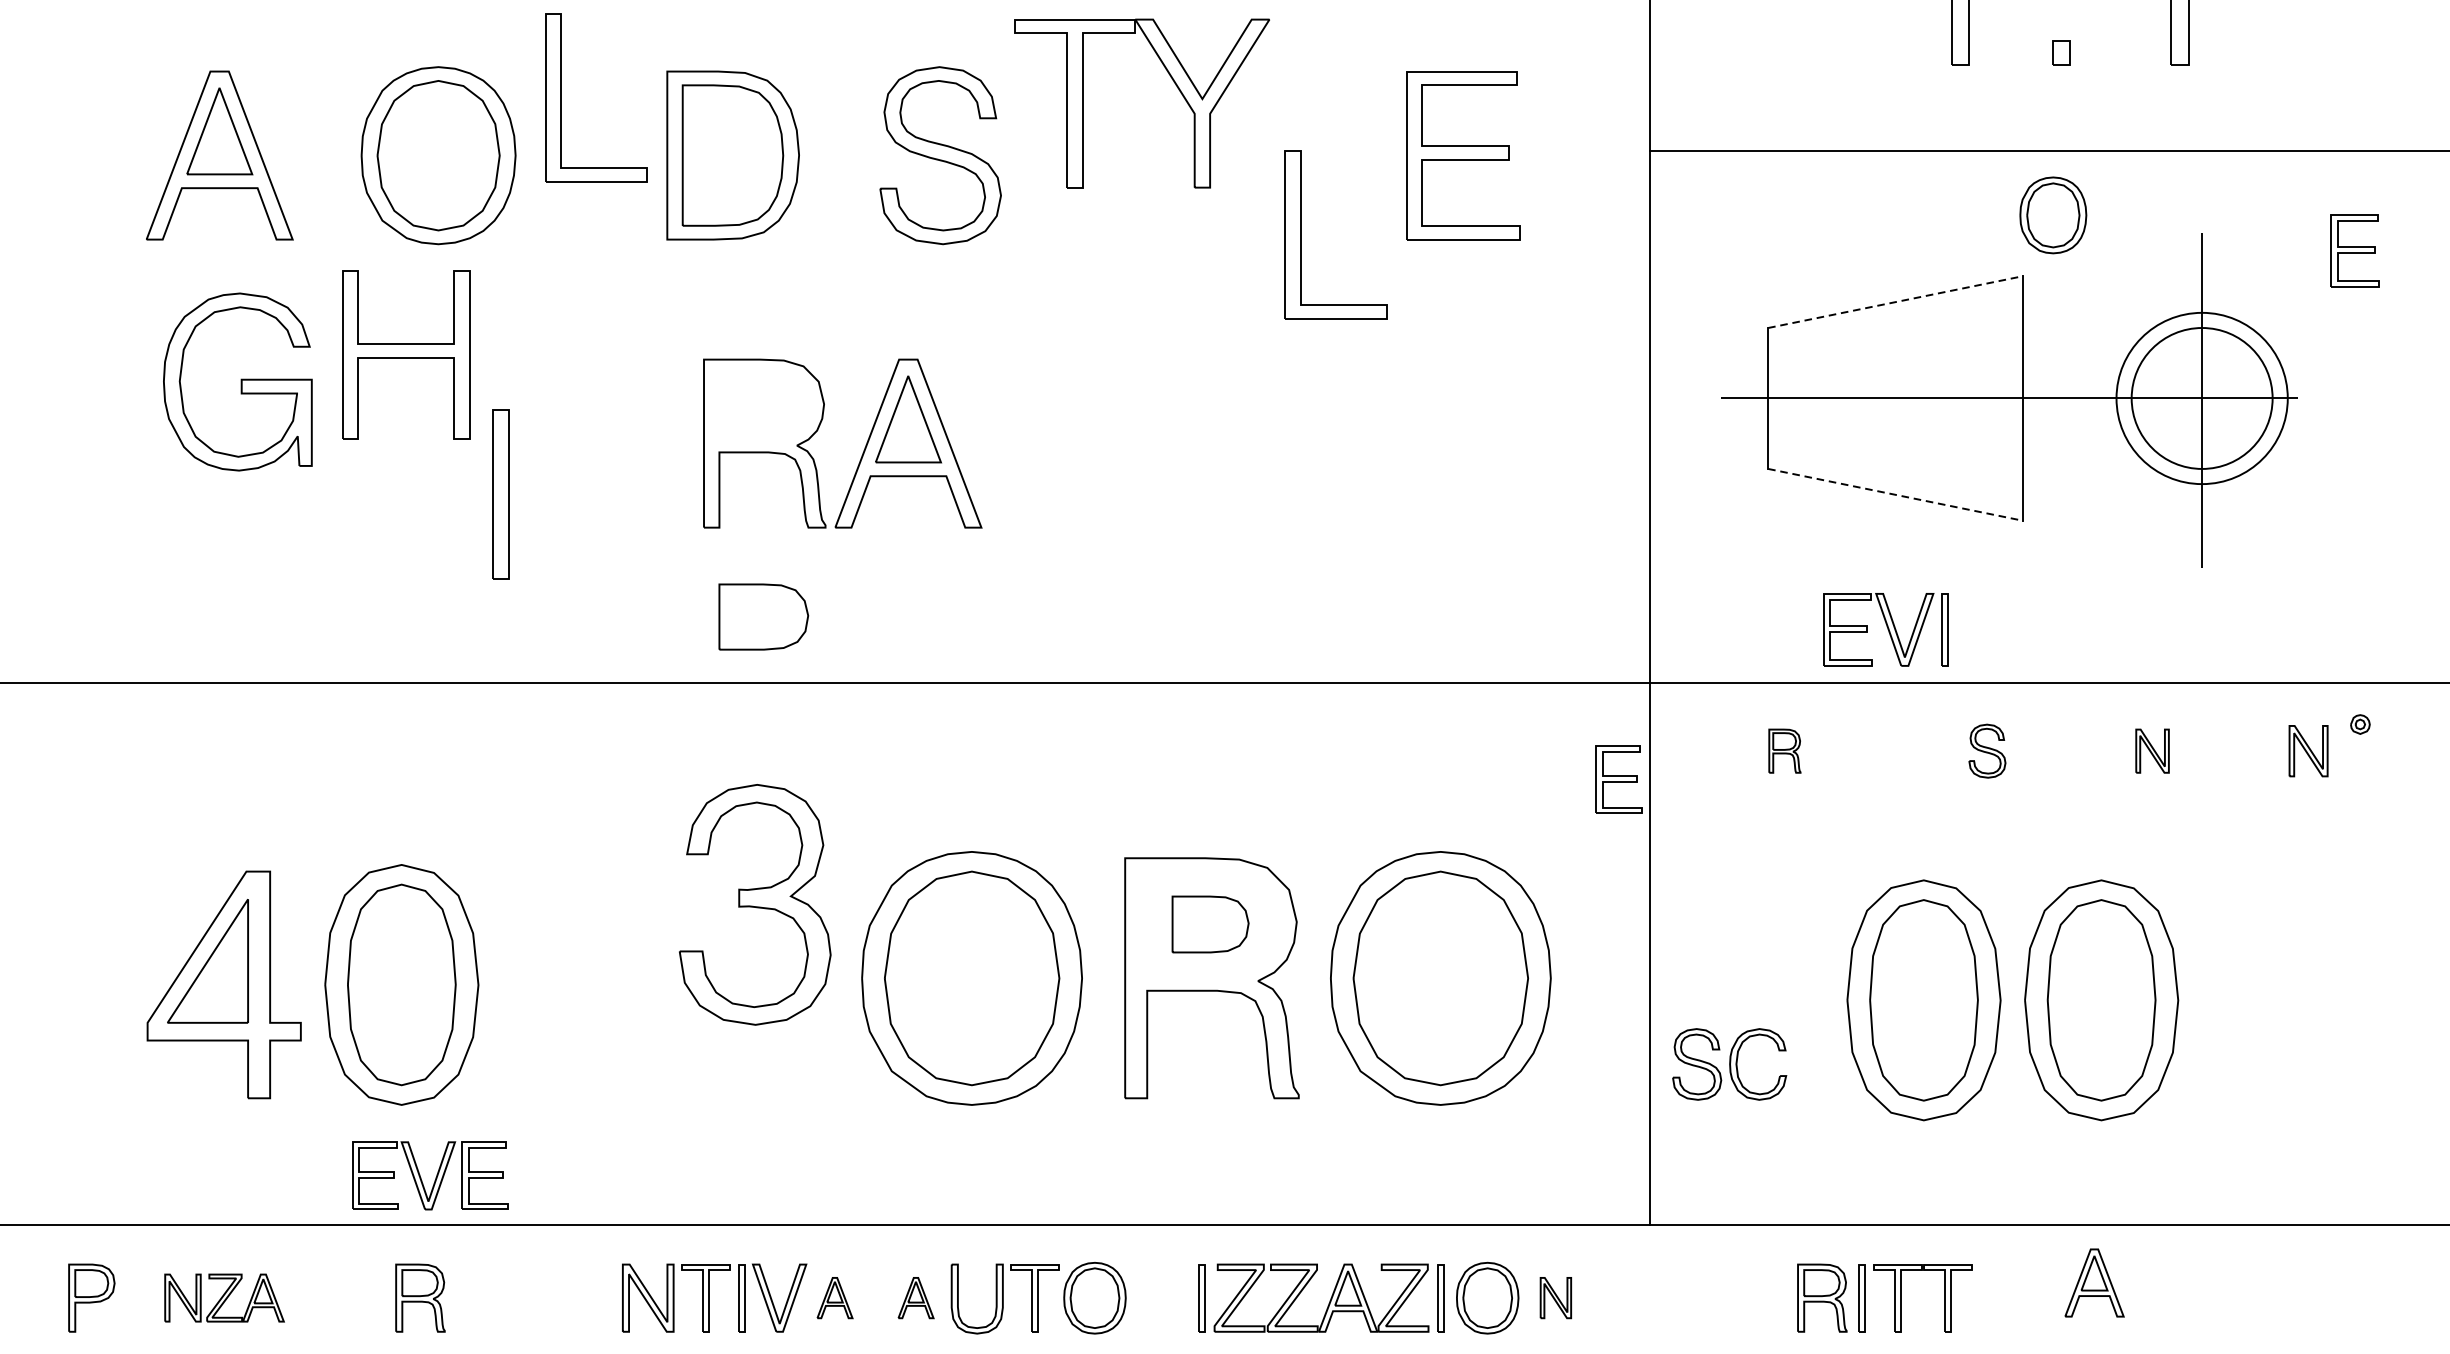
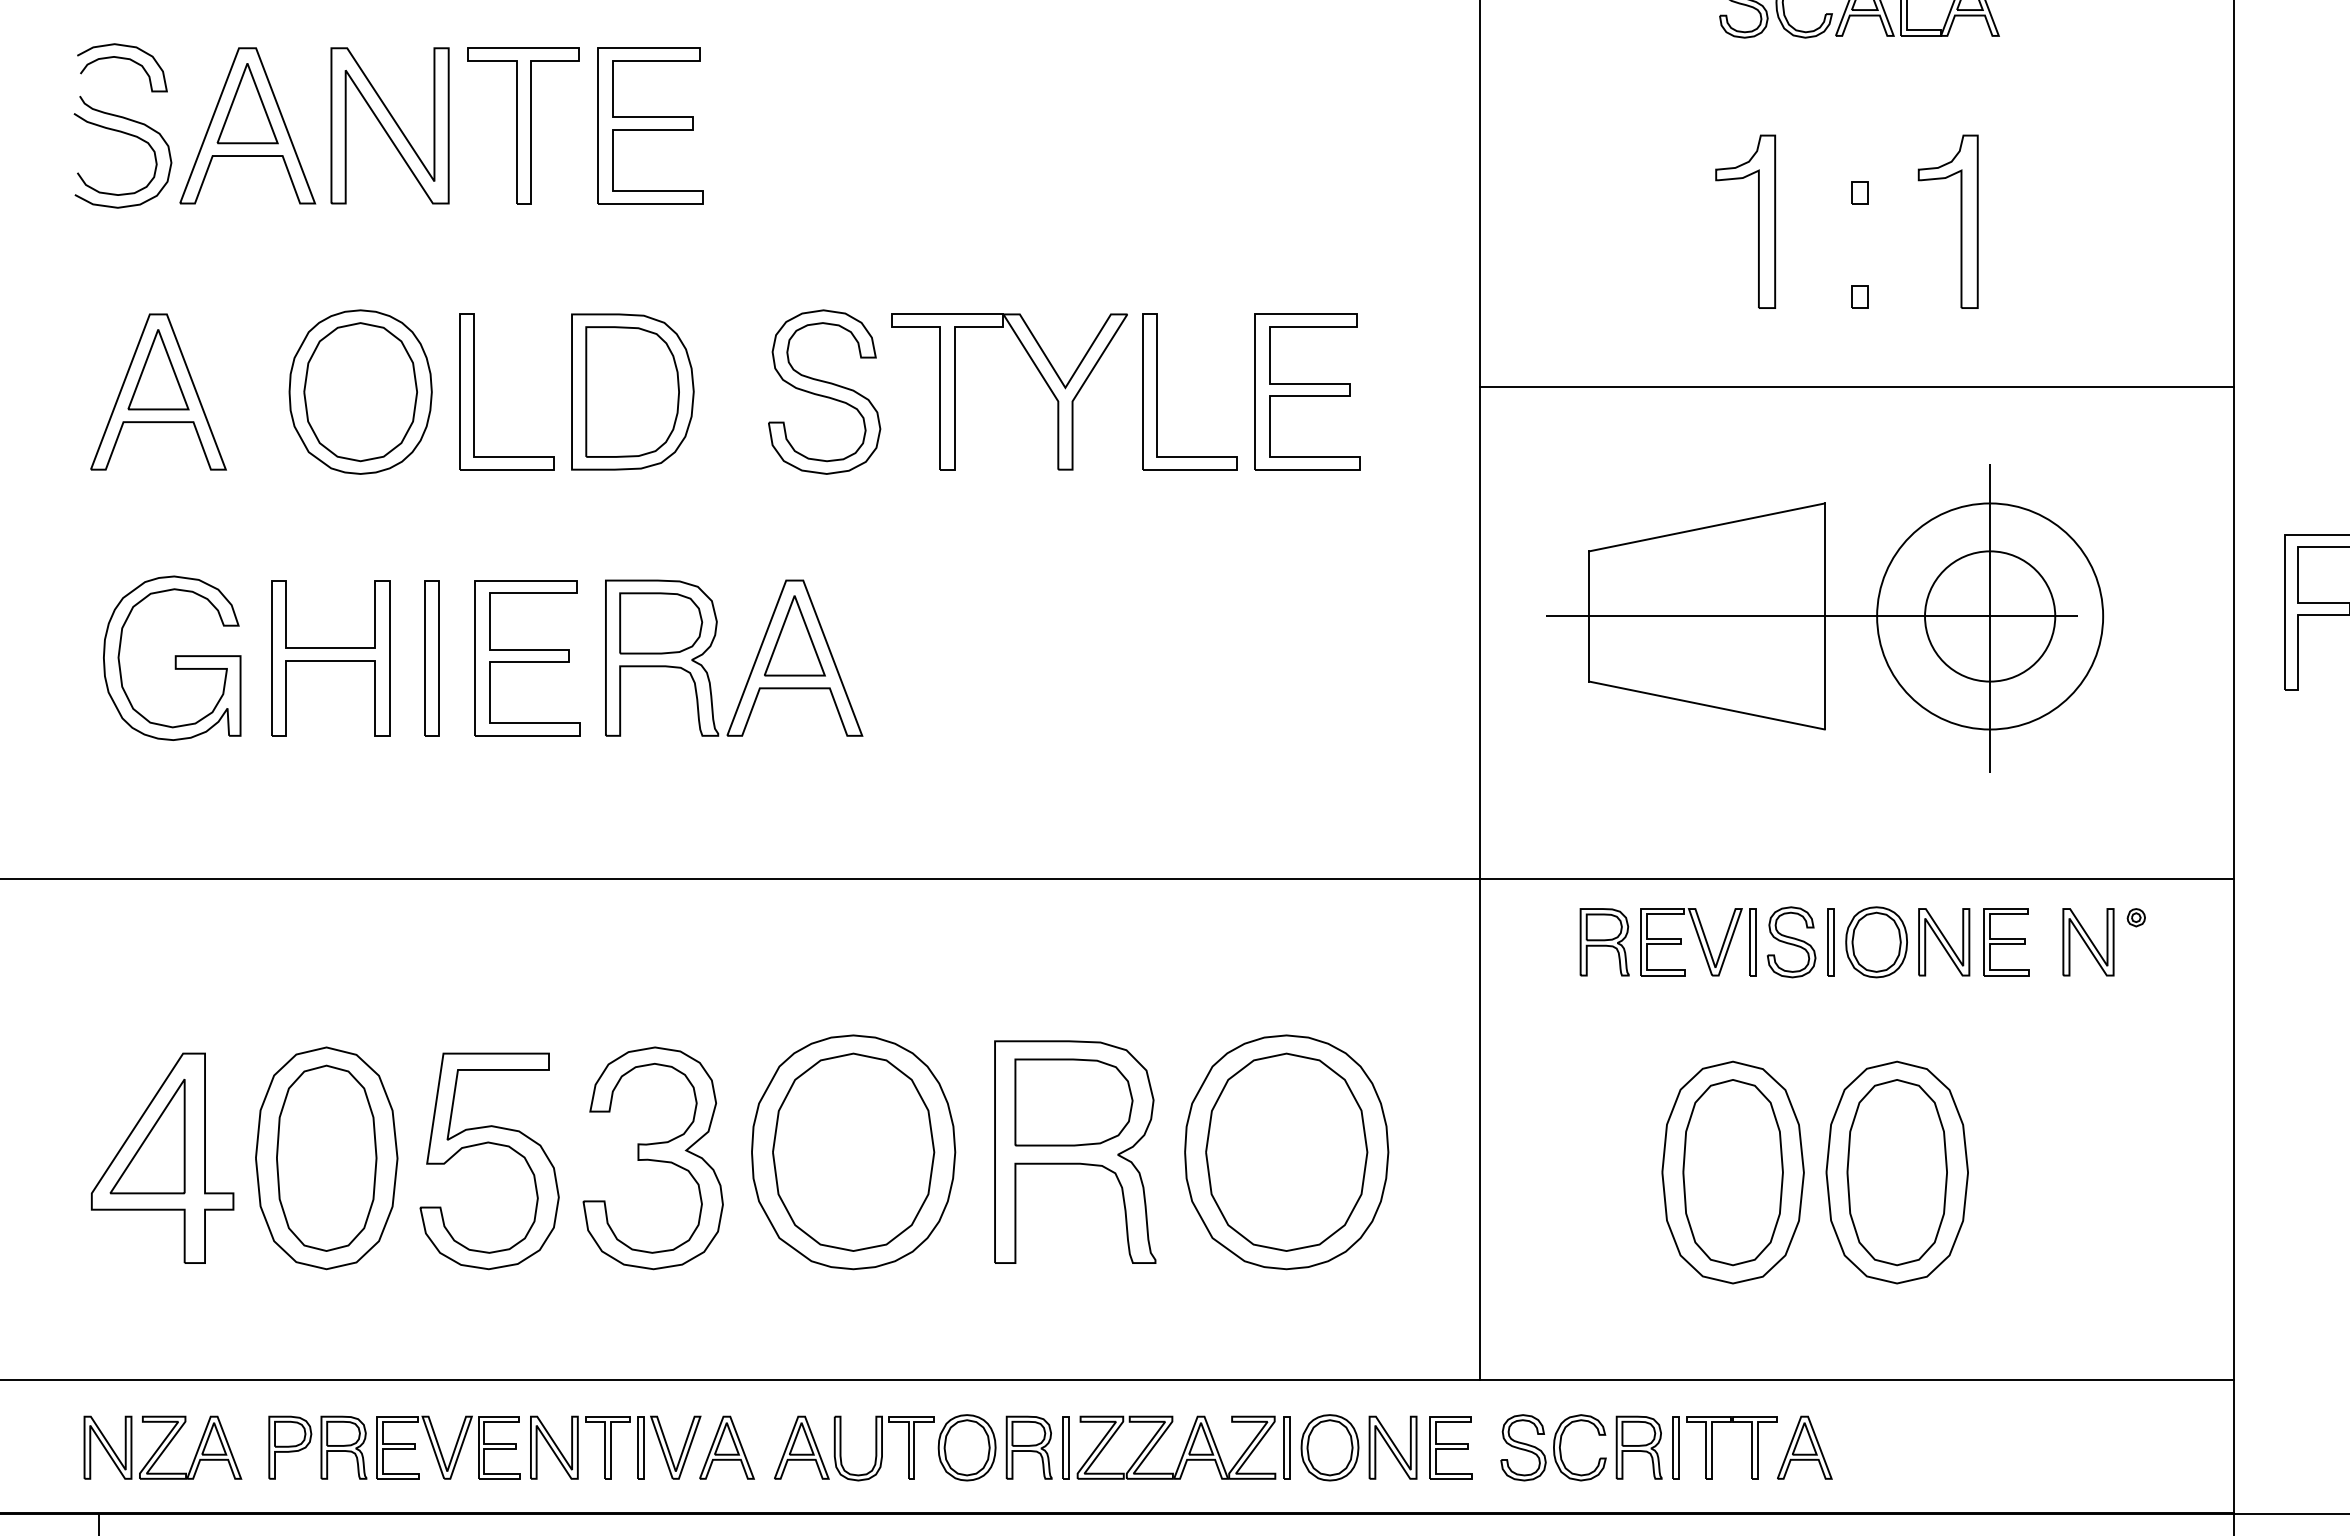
part: (1175, 85) -> (1040, 375), moved
part: (561, 97) -> (474, 391), moved
part: (2053, 215) -> (1876, 942), moved
part: (1300, 233) -> (1157, 391), moved
part: (2355, 251) -> (2006, 942), moved
line: (1896, 302) -> (1707, 527), dashed -> solid
part: (405, 355) -> (330, 658), moved
part: (238, 381) -> (172, 657), moved
circle: (2202, 398) -> (1990, 616), size x1.43
part: (619, 443) -> (527, 658), added
part: (500, 494) -> (431, 658), moved
line: (1896, 494) -> (1707, 705), dashed -> solid
part: (764, 617) -> (661, 623), moved
part: (1886, 630) -> (1698, 942), moved
part: (1784, 751) -> (1604, 942), size x1.67
part: (1987, 751) -> (1791, 942), size x1.43
part: (2029, 751) -> (1830, 942), added
part: (2152, 751) -> (1944, 942), size x1.67
part: (2308, 751) -> (2088, 942), size x1.43
part: (1618, 779) -> (1450, 1447), moved
part: (754, 905) -> (652, 1158), moved
part: (1210, 924) -> (1073, 1102), size x1.67
part: (581, 969) -> (492, 1144), added
part: (1729, 1064) -> (1553, 1447), moved
part: (429, 1175) -> (448, 1447), moved
part: (2094, 1282) -> (1804, 1447), moved
part: (92, 1297) -> (290, 1447), moved
part: (224, 1297) -> (162, 1447), size x1.43
part: (834, 1297) -> (726, 1447), size x1.67
part: (915, 1297) -> (801, 1447), size x1.67
part: (1161, 1297) -> (1028, 1447), added
part: (1555, 1297) -> (1392, 1447), size x1.67

